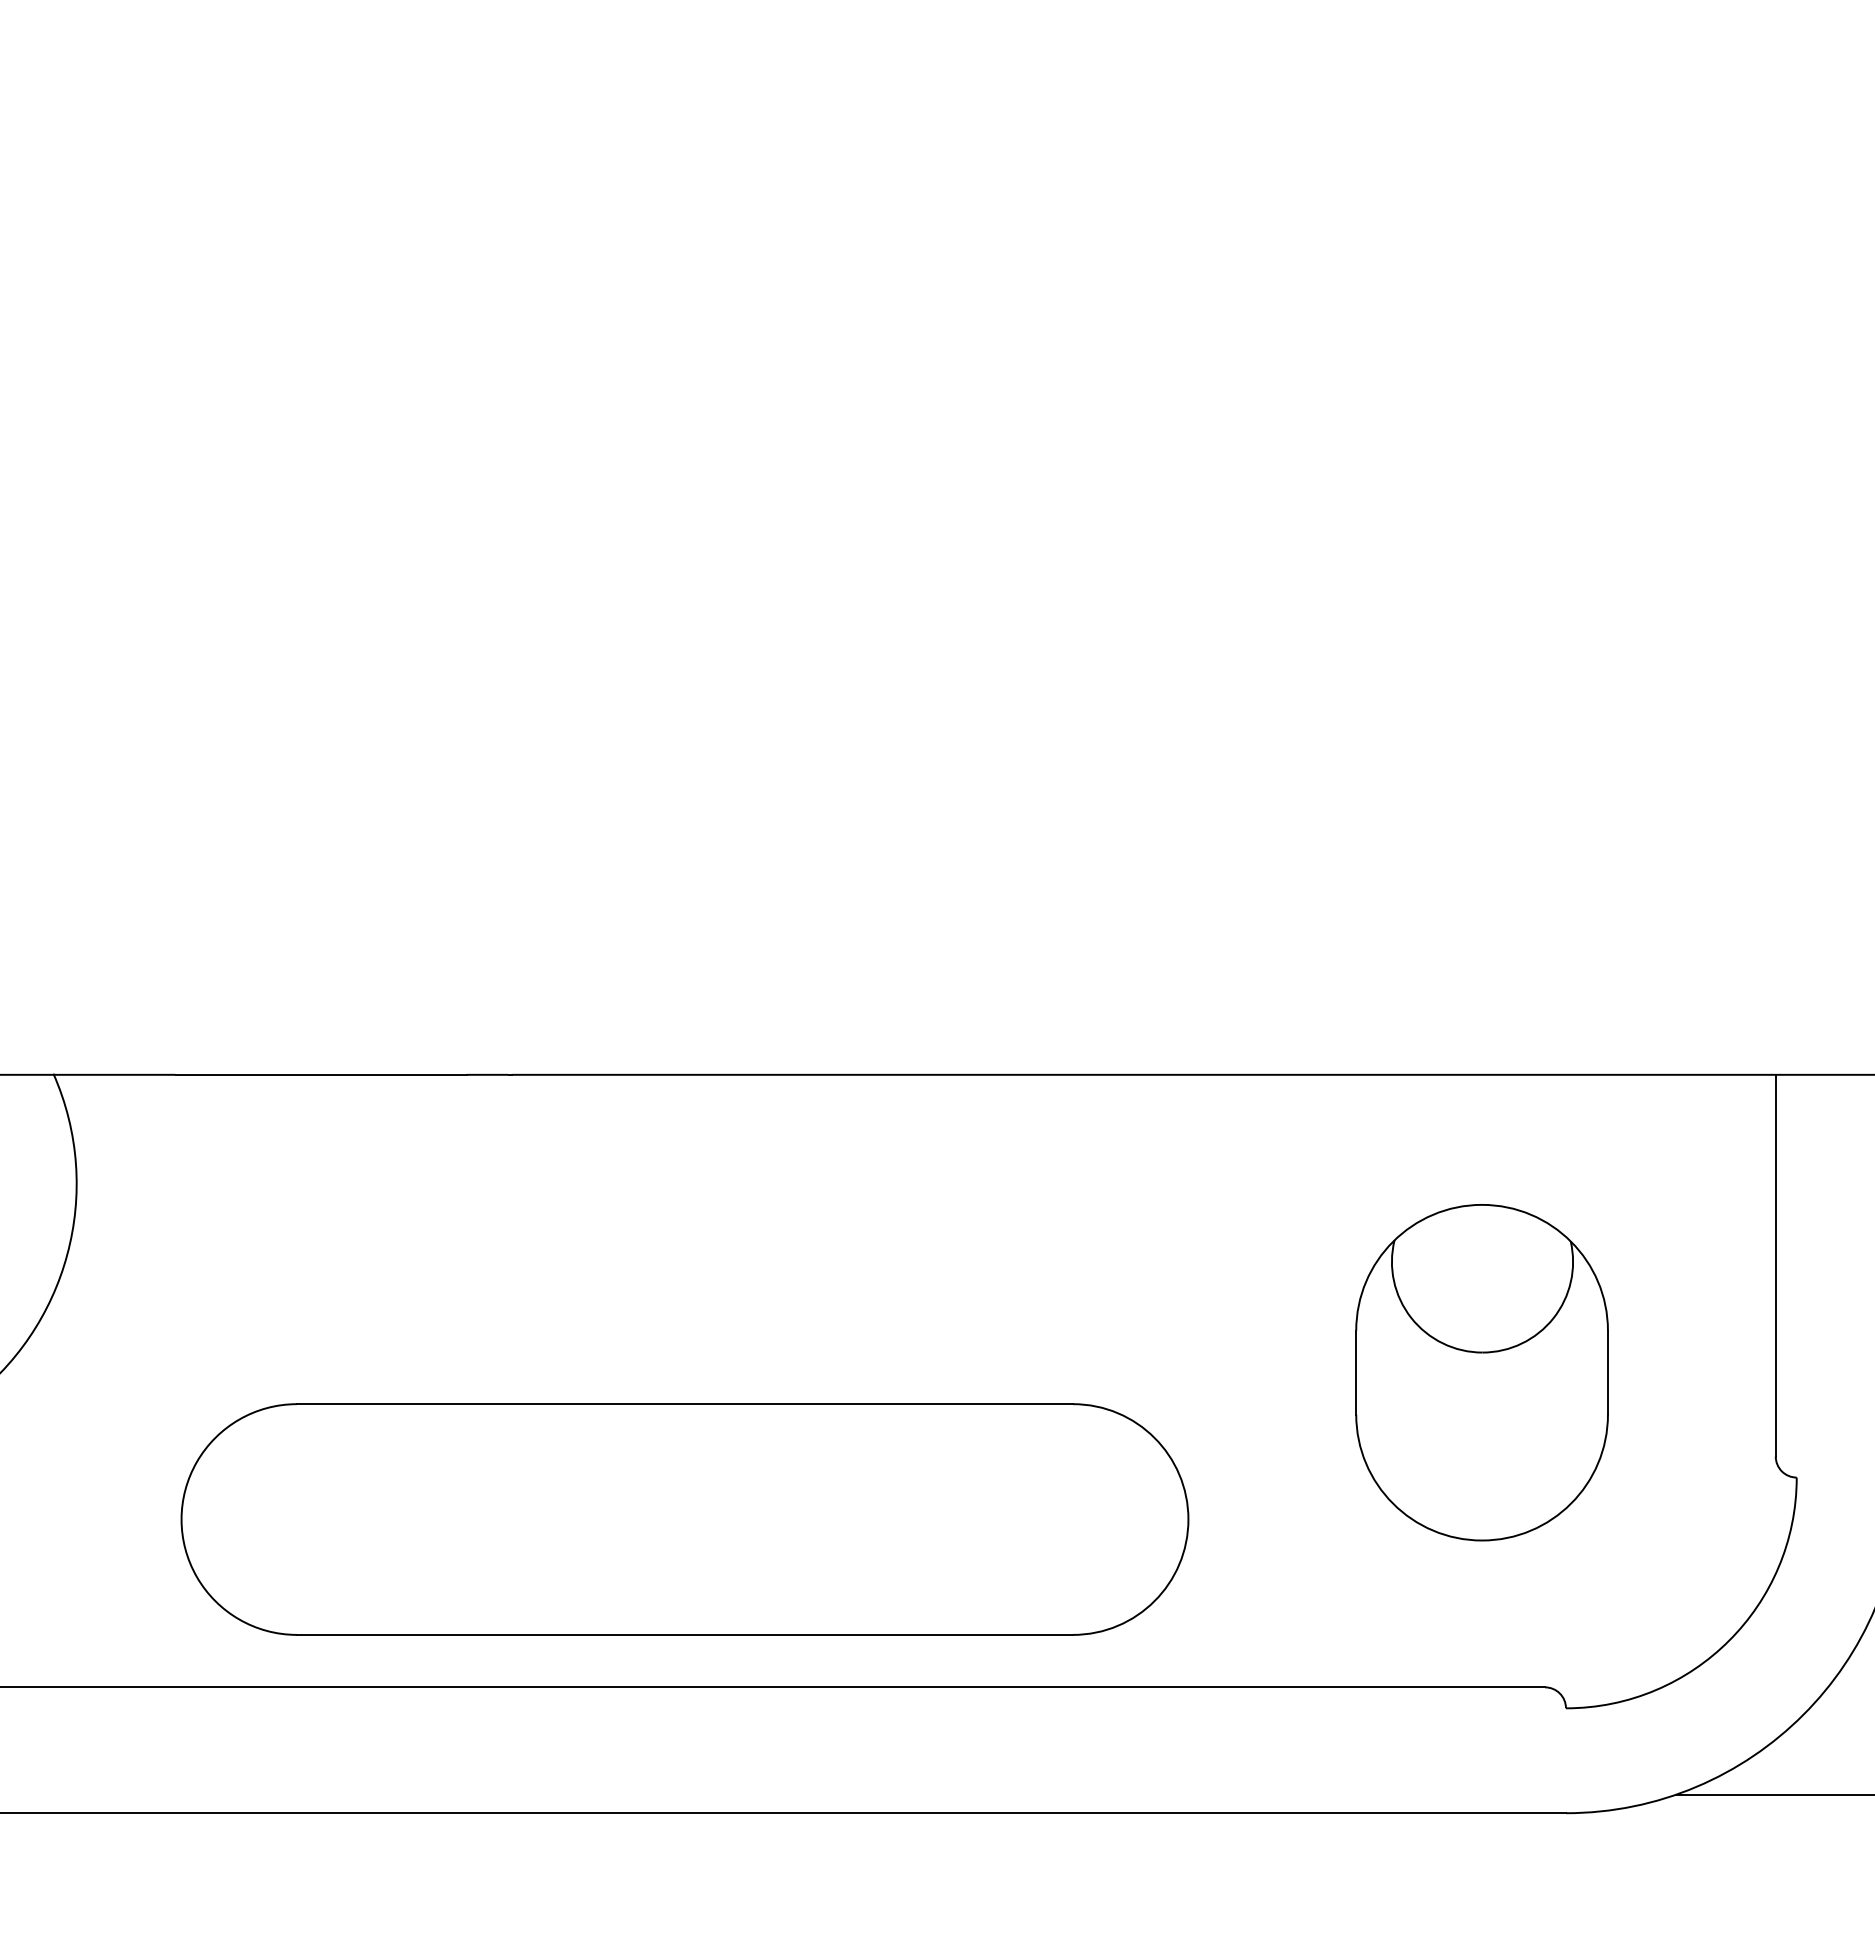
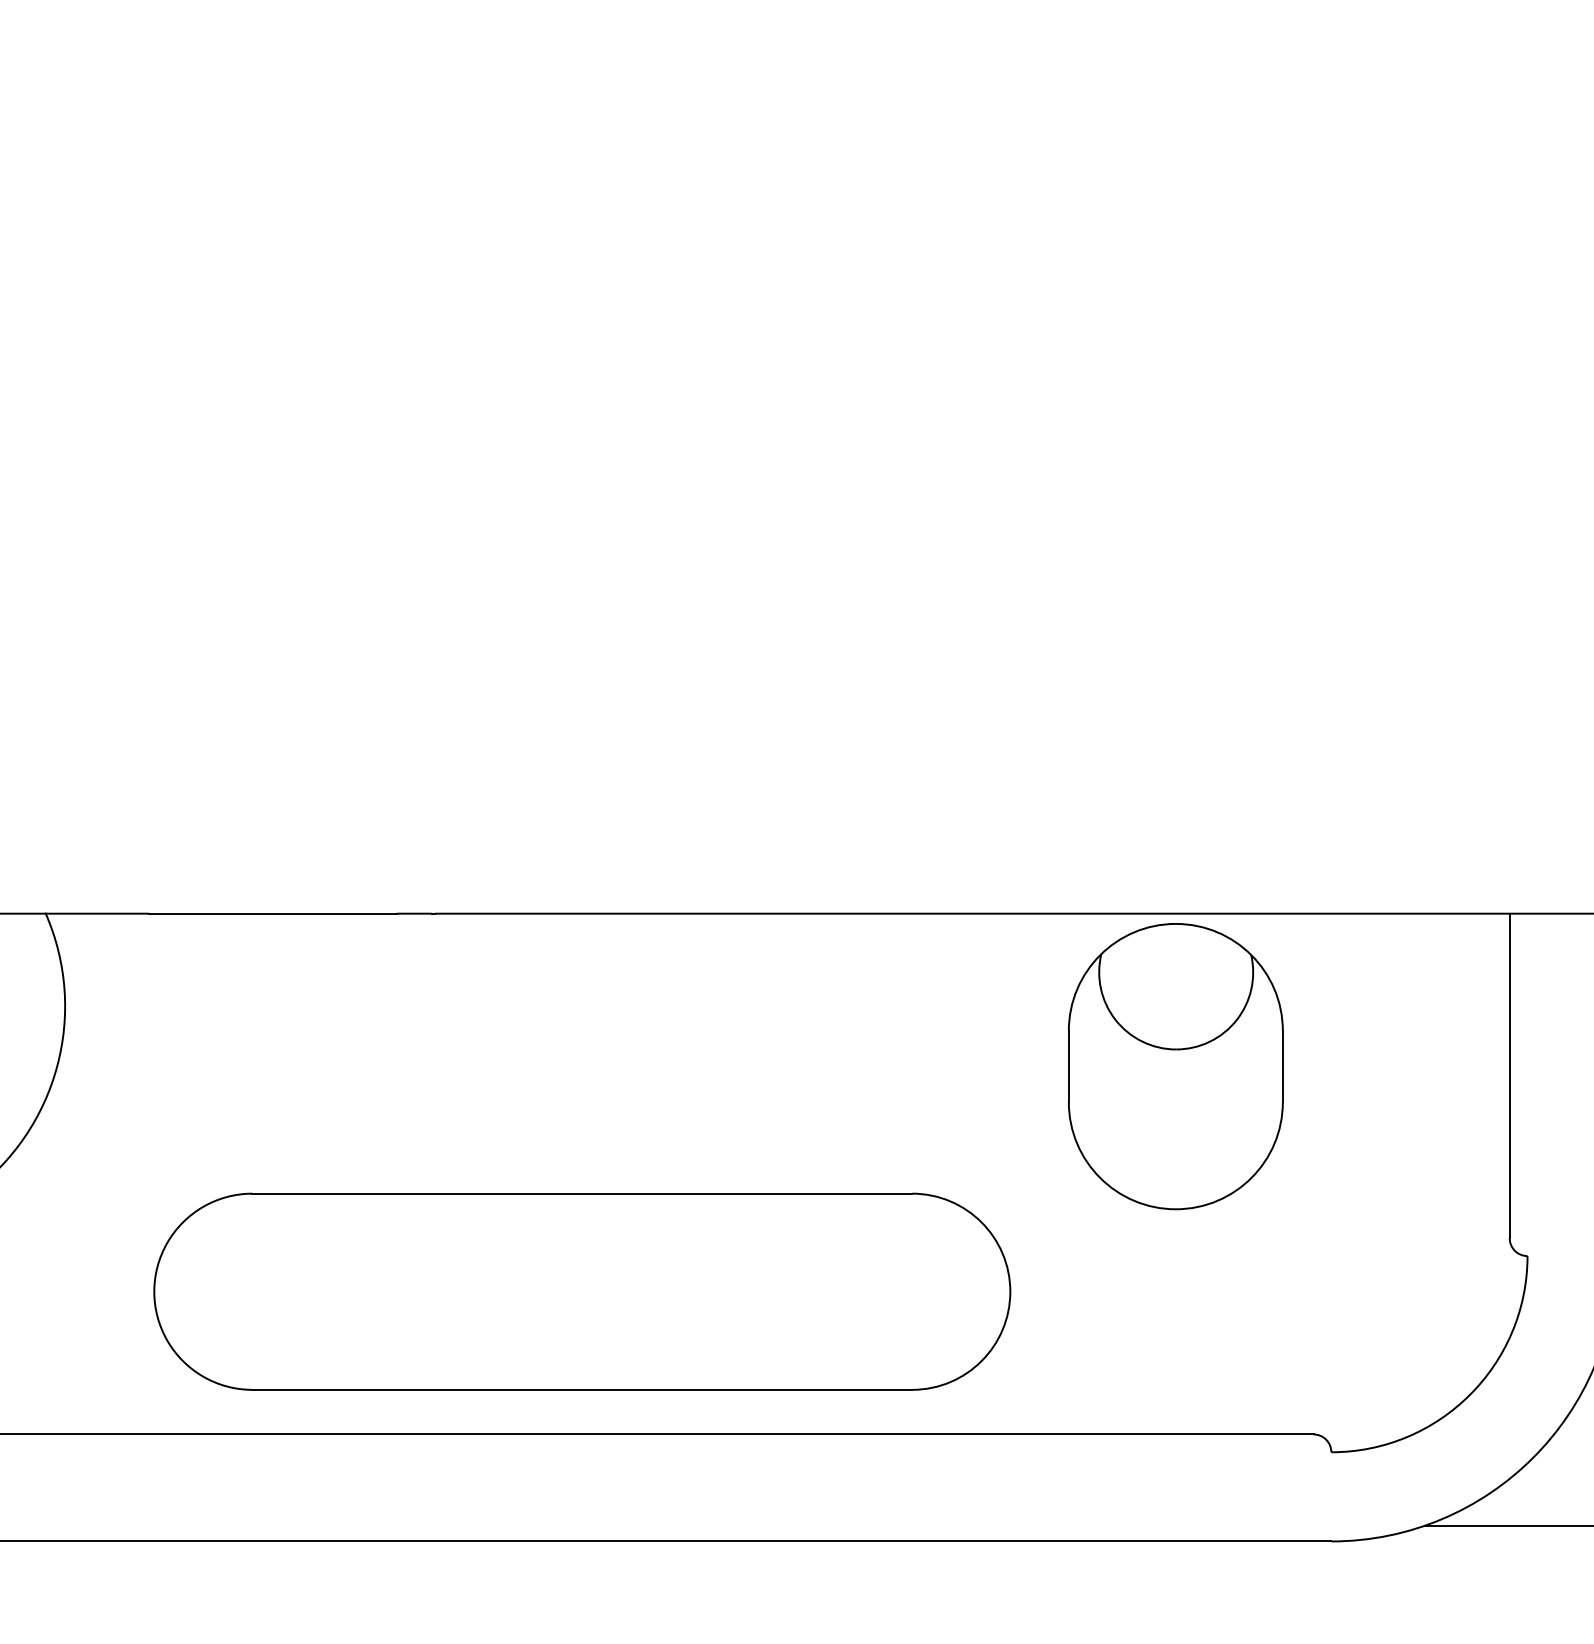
part: (1481, 1372) -> (1175, 1066), moved

